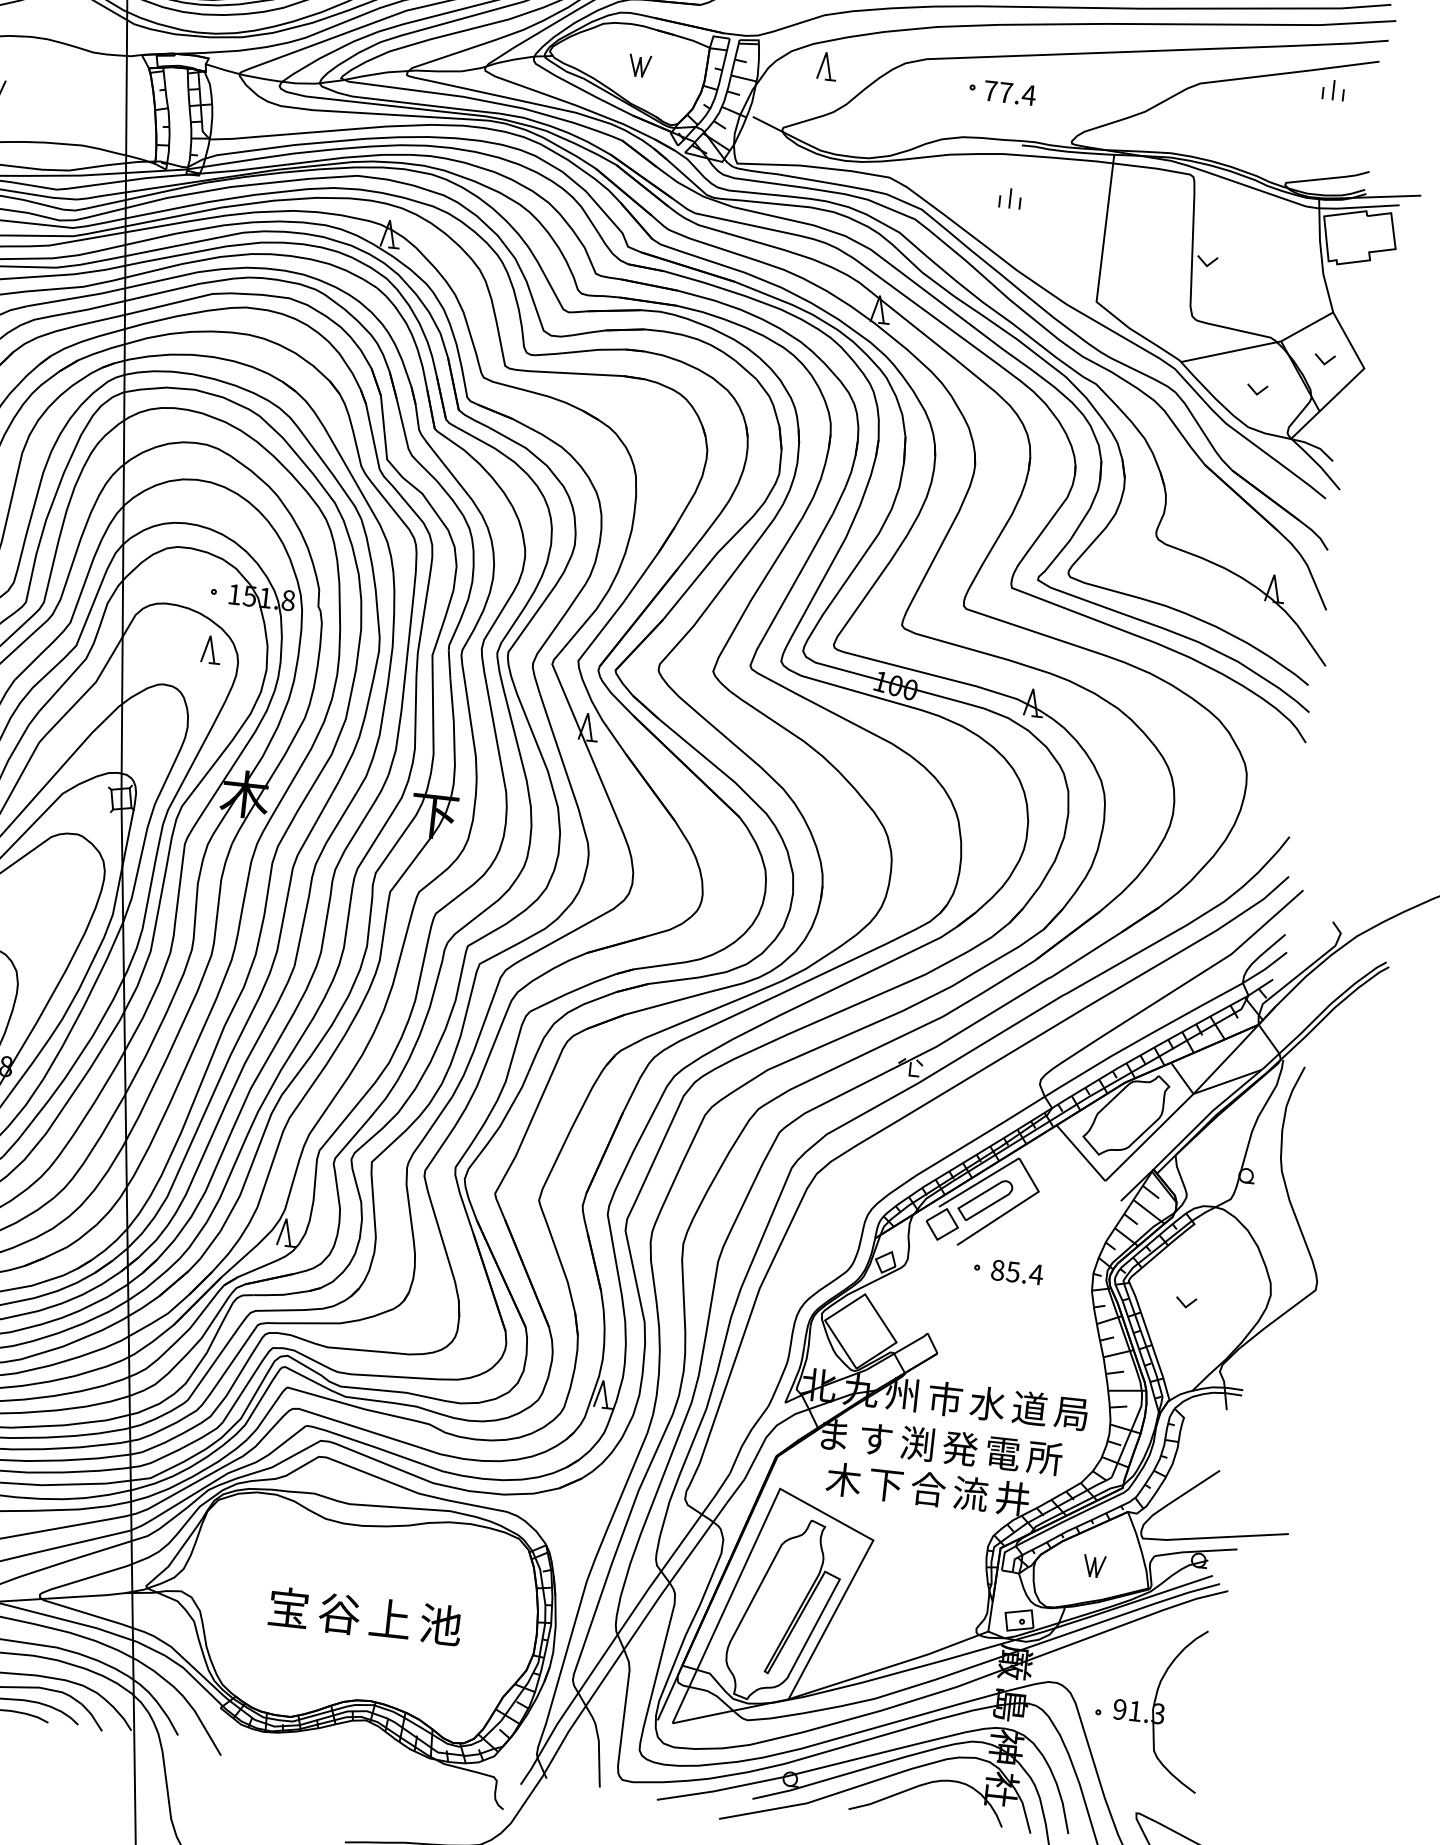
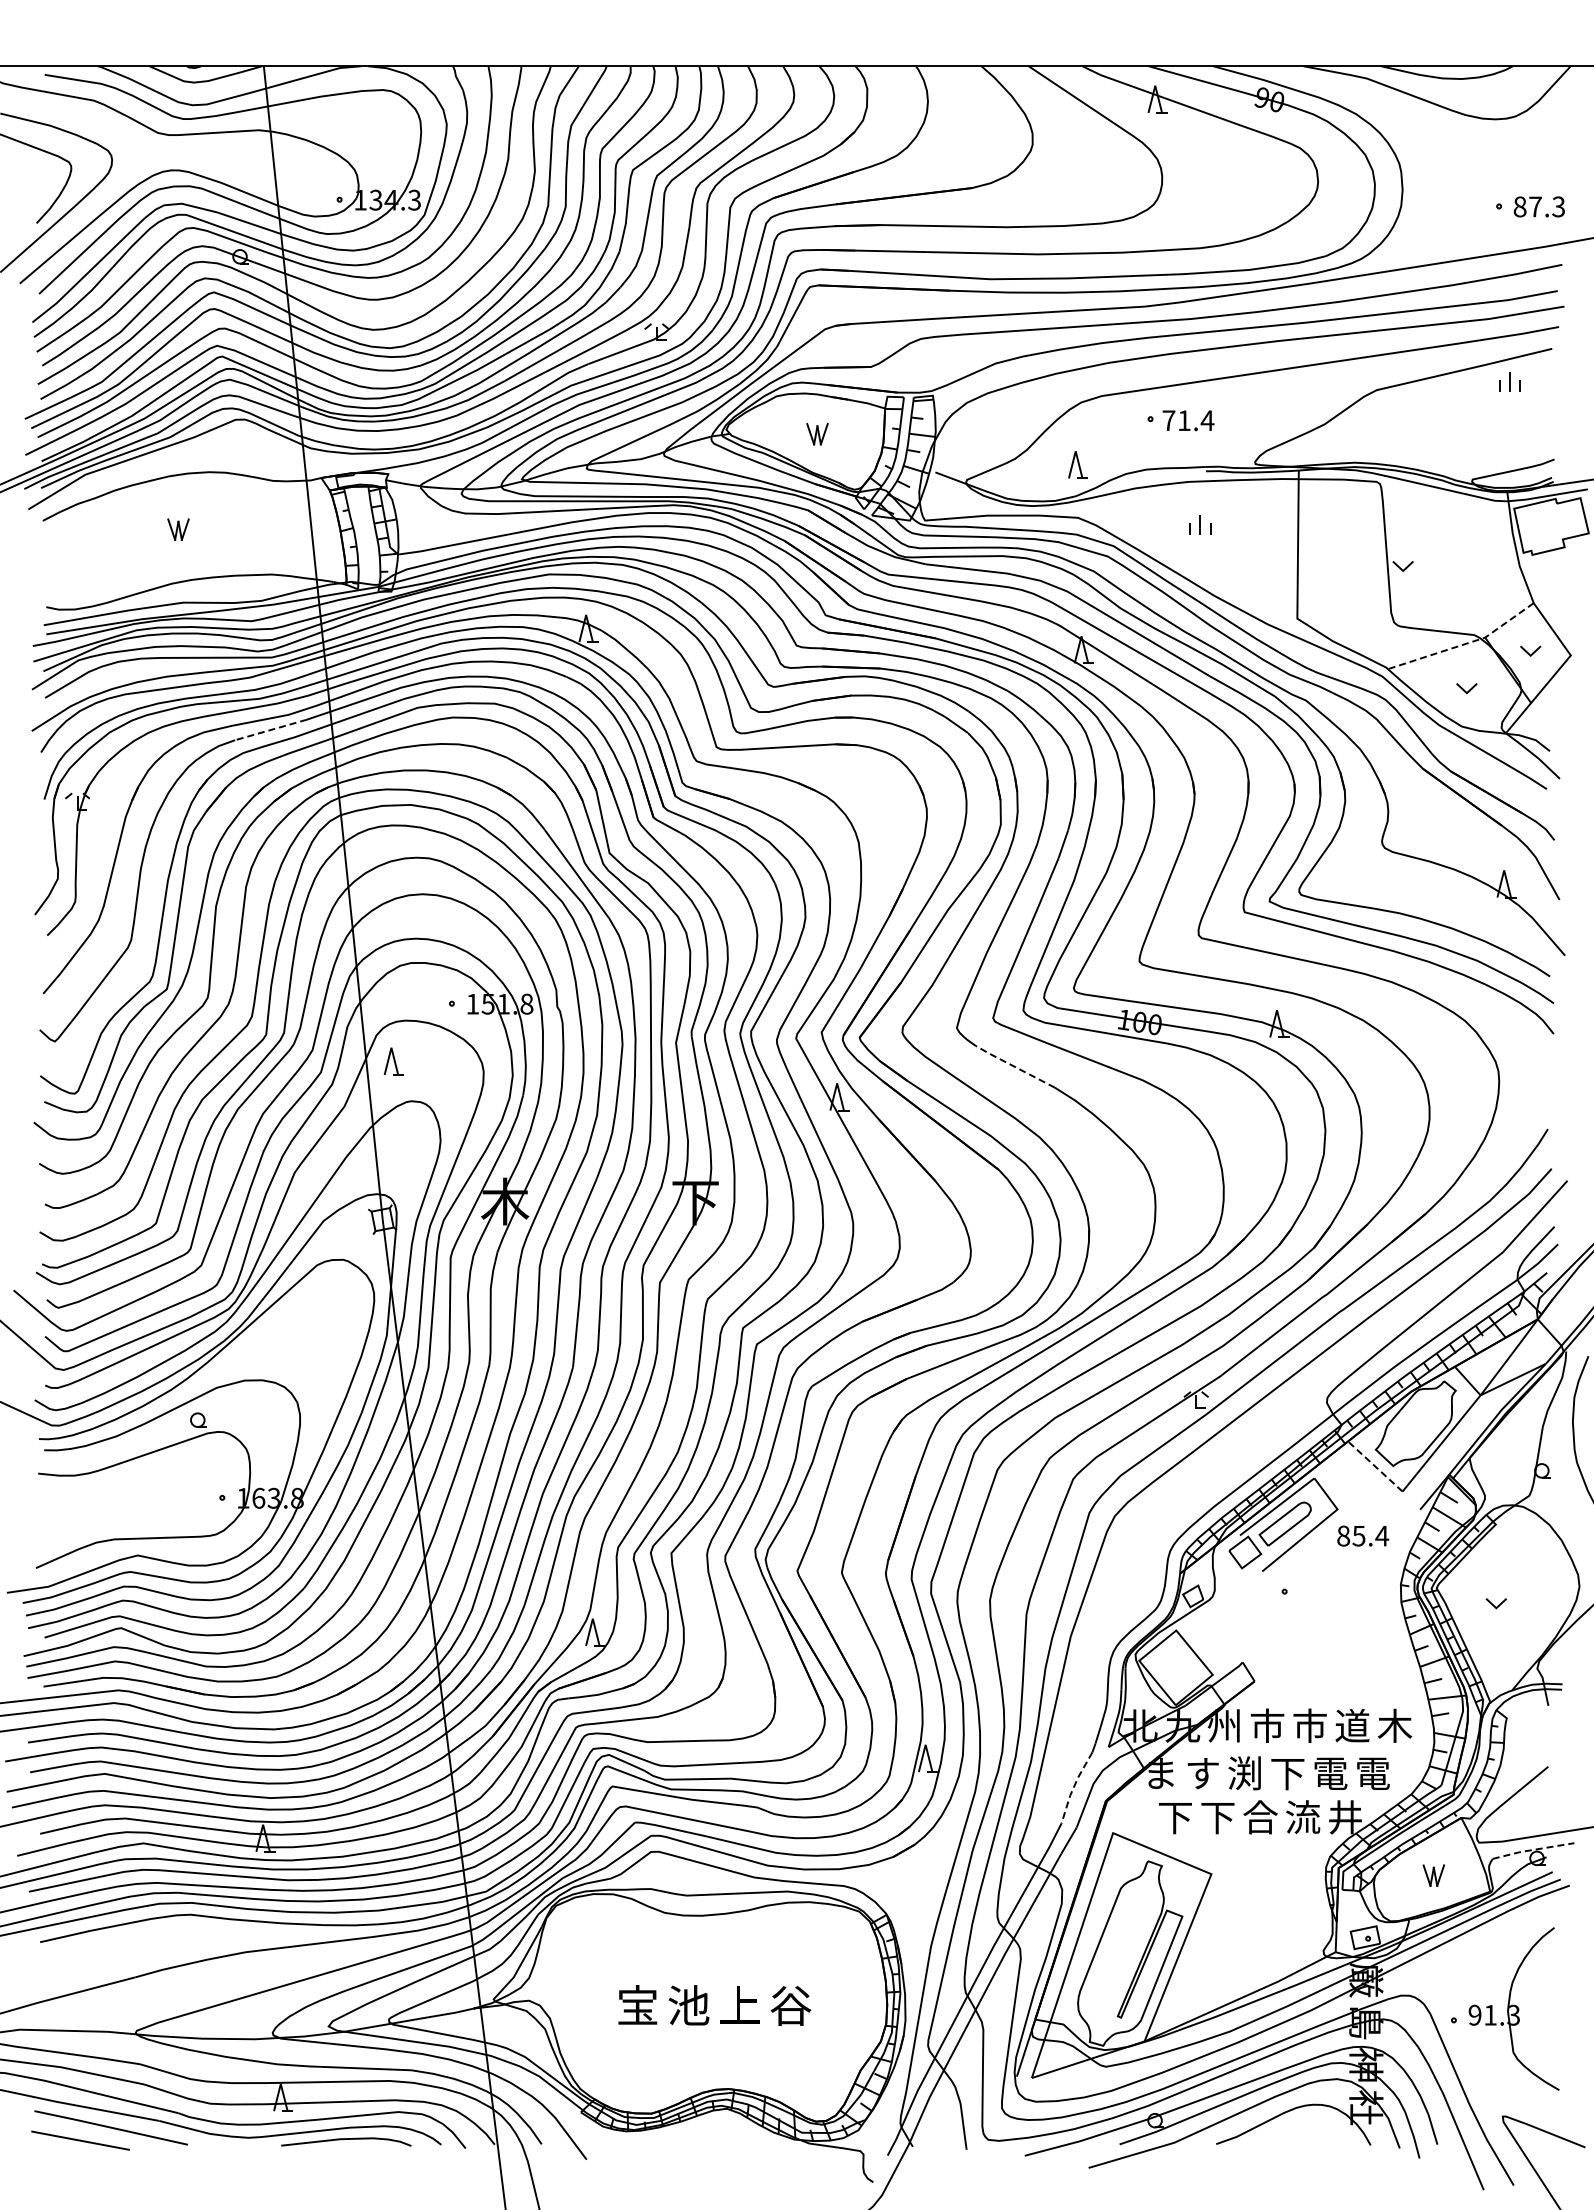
part: (826, 65) -> (1077, 464), moved
text: (1006, 92) -> (1184, 420), 77.4 -> 71.4
line: (63, 300) -> (270, 730), solid -> dashed
line: (1260, 345) -> (1465, 643), solid -> dashed
part: (211, 649) -> (393, 1061), moved
line: (766, 716) -> (1014, 1066), solid -> dashed
line: (1080, 1153) -> (1374, 1466), solid -> dashed
text: (1017, 1271) -> (1363, 1535), moved
text: (988, 1403) -> (1310, 1725), 水 -> 市
text: (1071, 1412) -> (1394, 1725), 局 -> 木
line: (745, 1439) -> (1073, 1787), solid -> dashed
text: (960, 1448) -> (1287, 1773), 発 -> 下
text: (1044, 1458) -> (1372, 1773), 所 -> 電
text: (843, 1480) -> (1175, 1817), 木 -> 下
line: (1196, 1551) -> (1533, 1849), solid -> dashed
text: (339, 1613) -> (688, 2005), 谷 -> 池
text: (440, 1624) -> (790, 2005), 池 -> 谷

